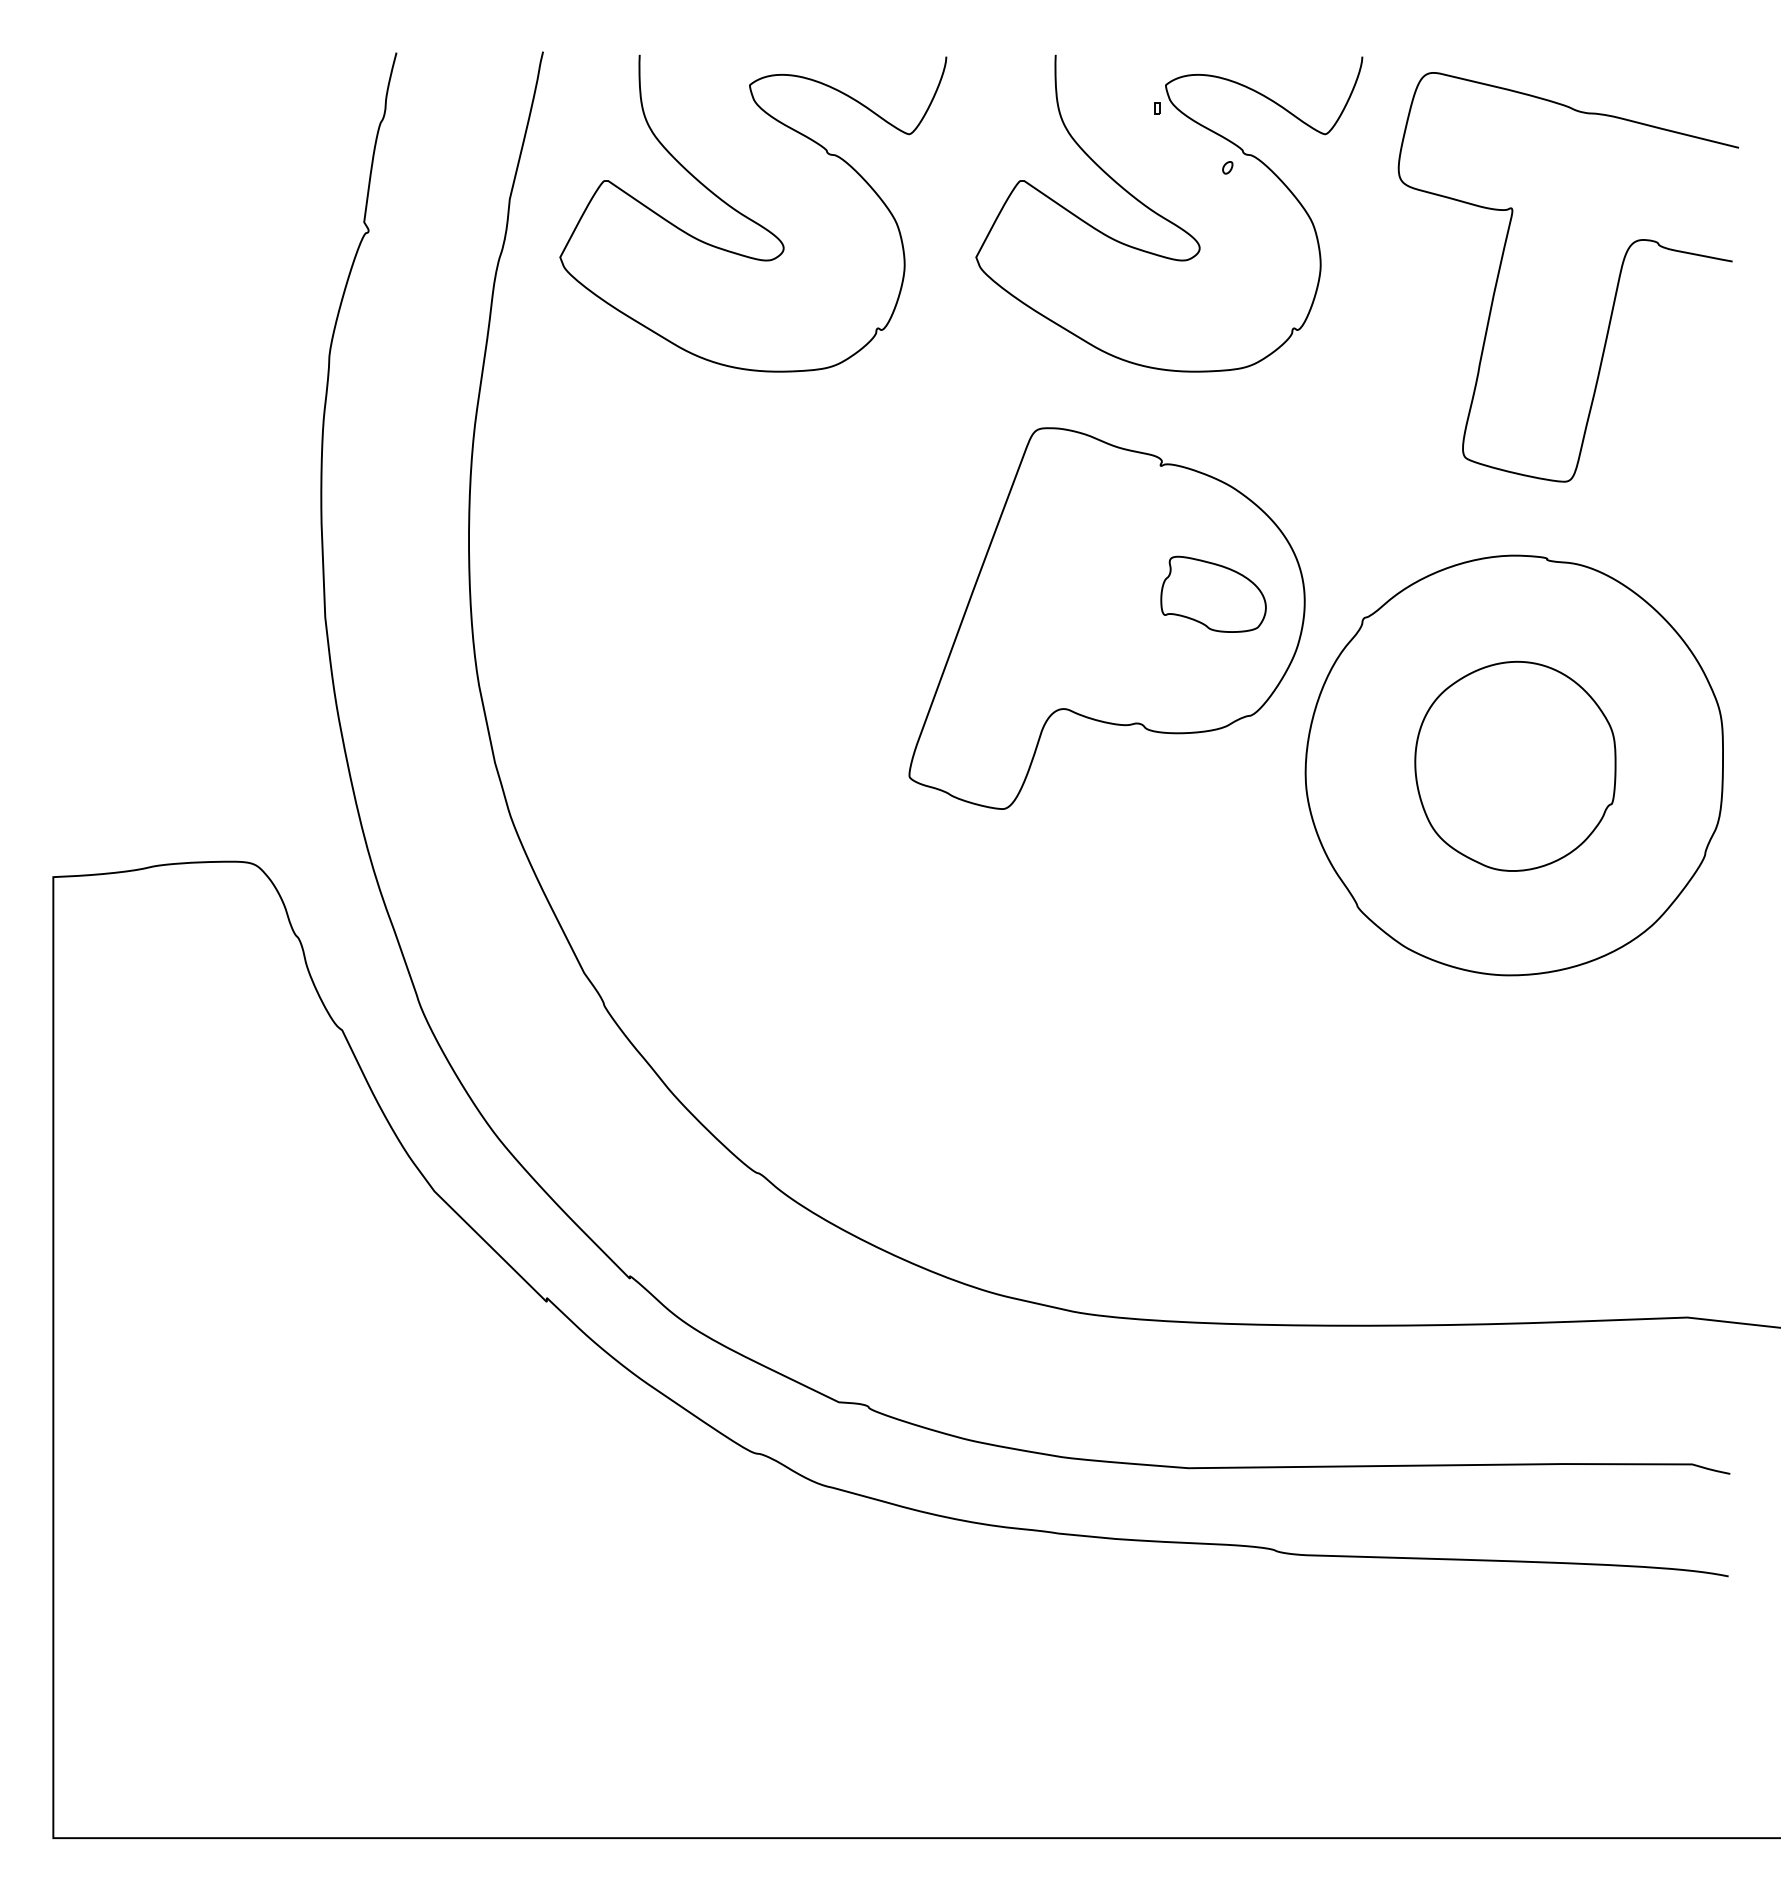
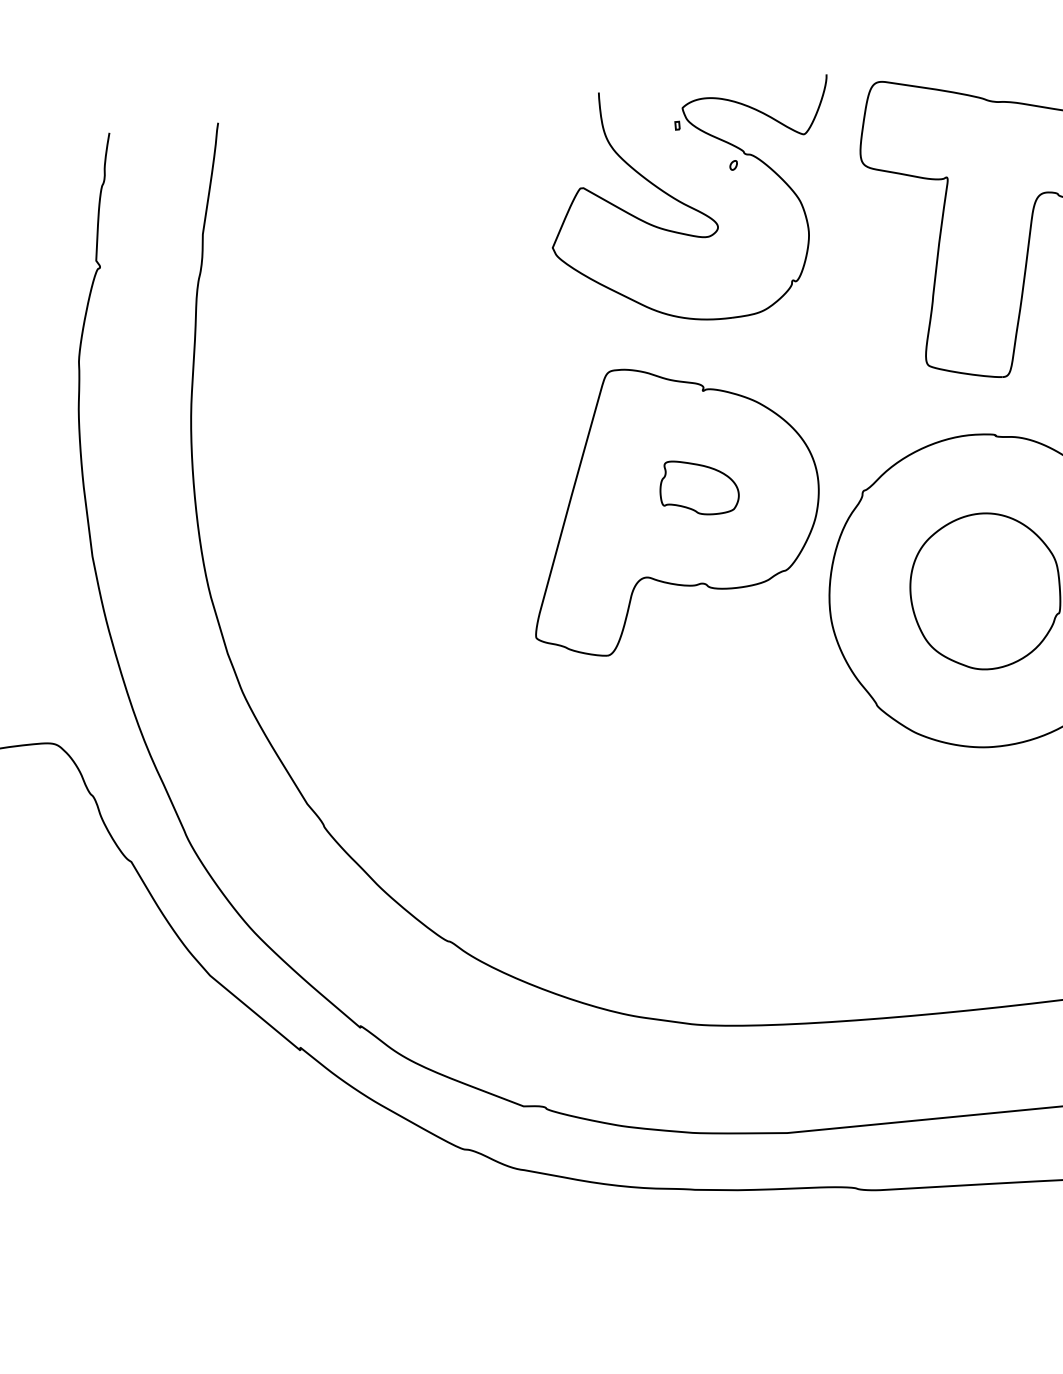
part: (753, 213) -> (384, 229), removed
part: (1213, 593) -> (698, 486), moved

